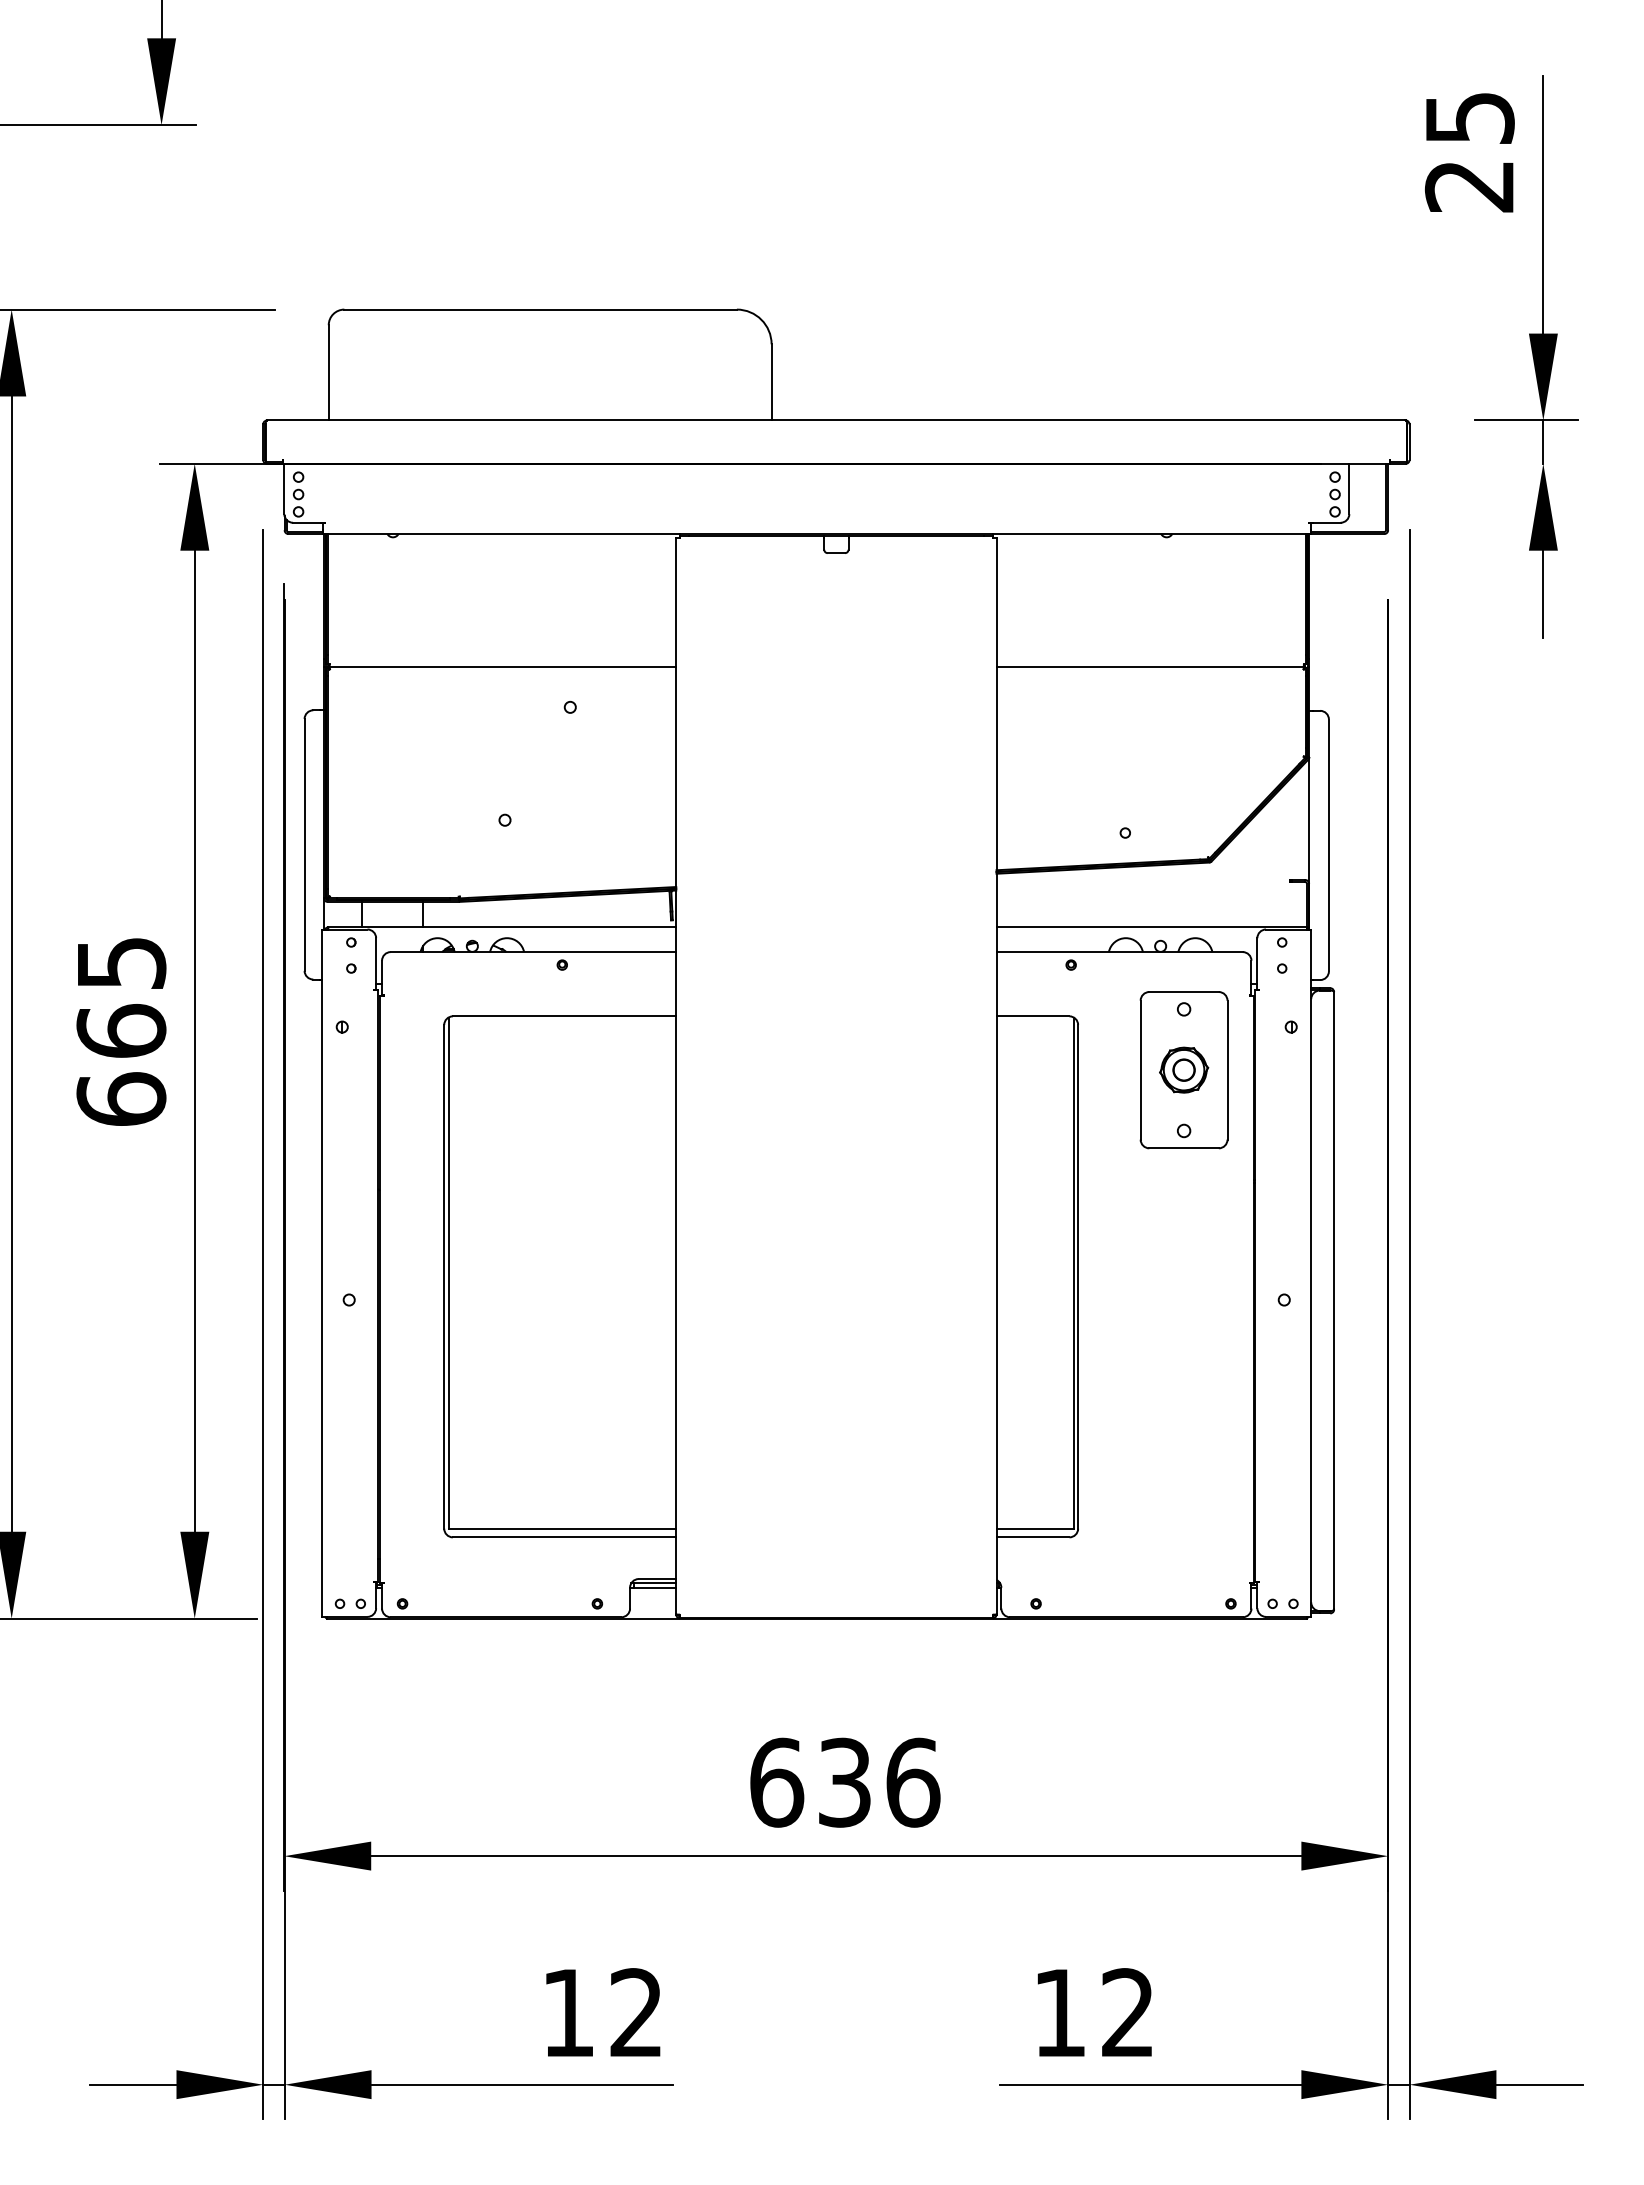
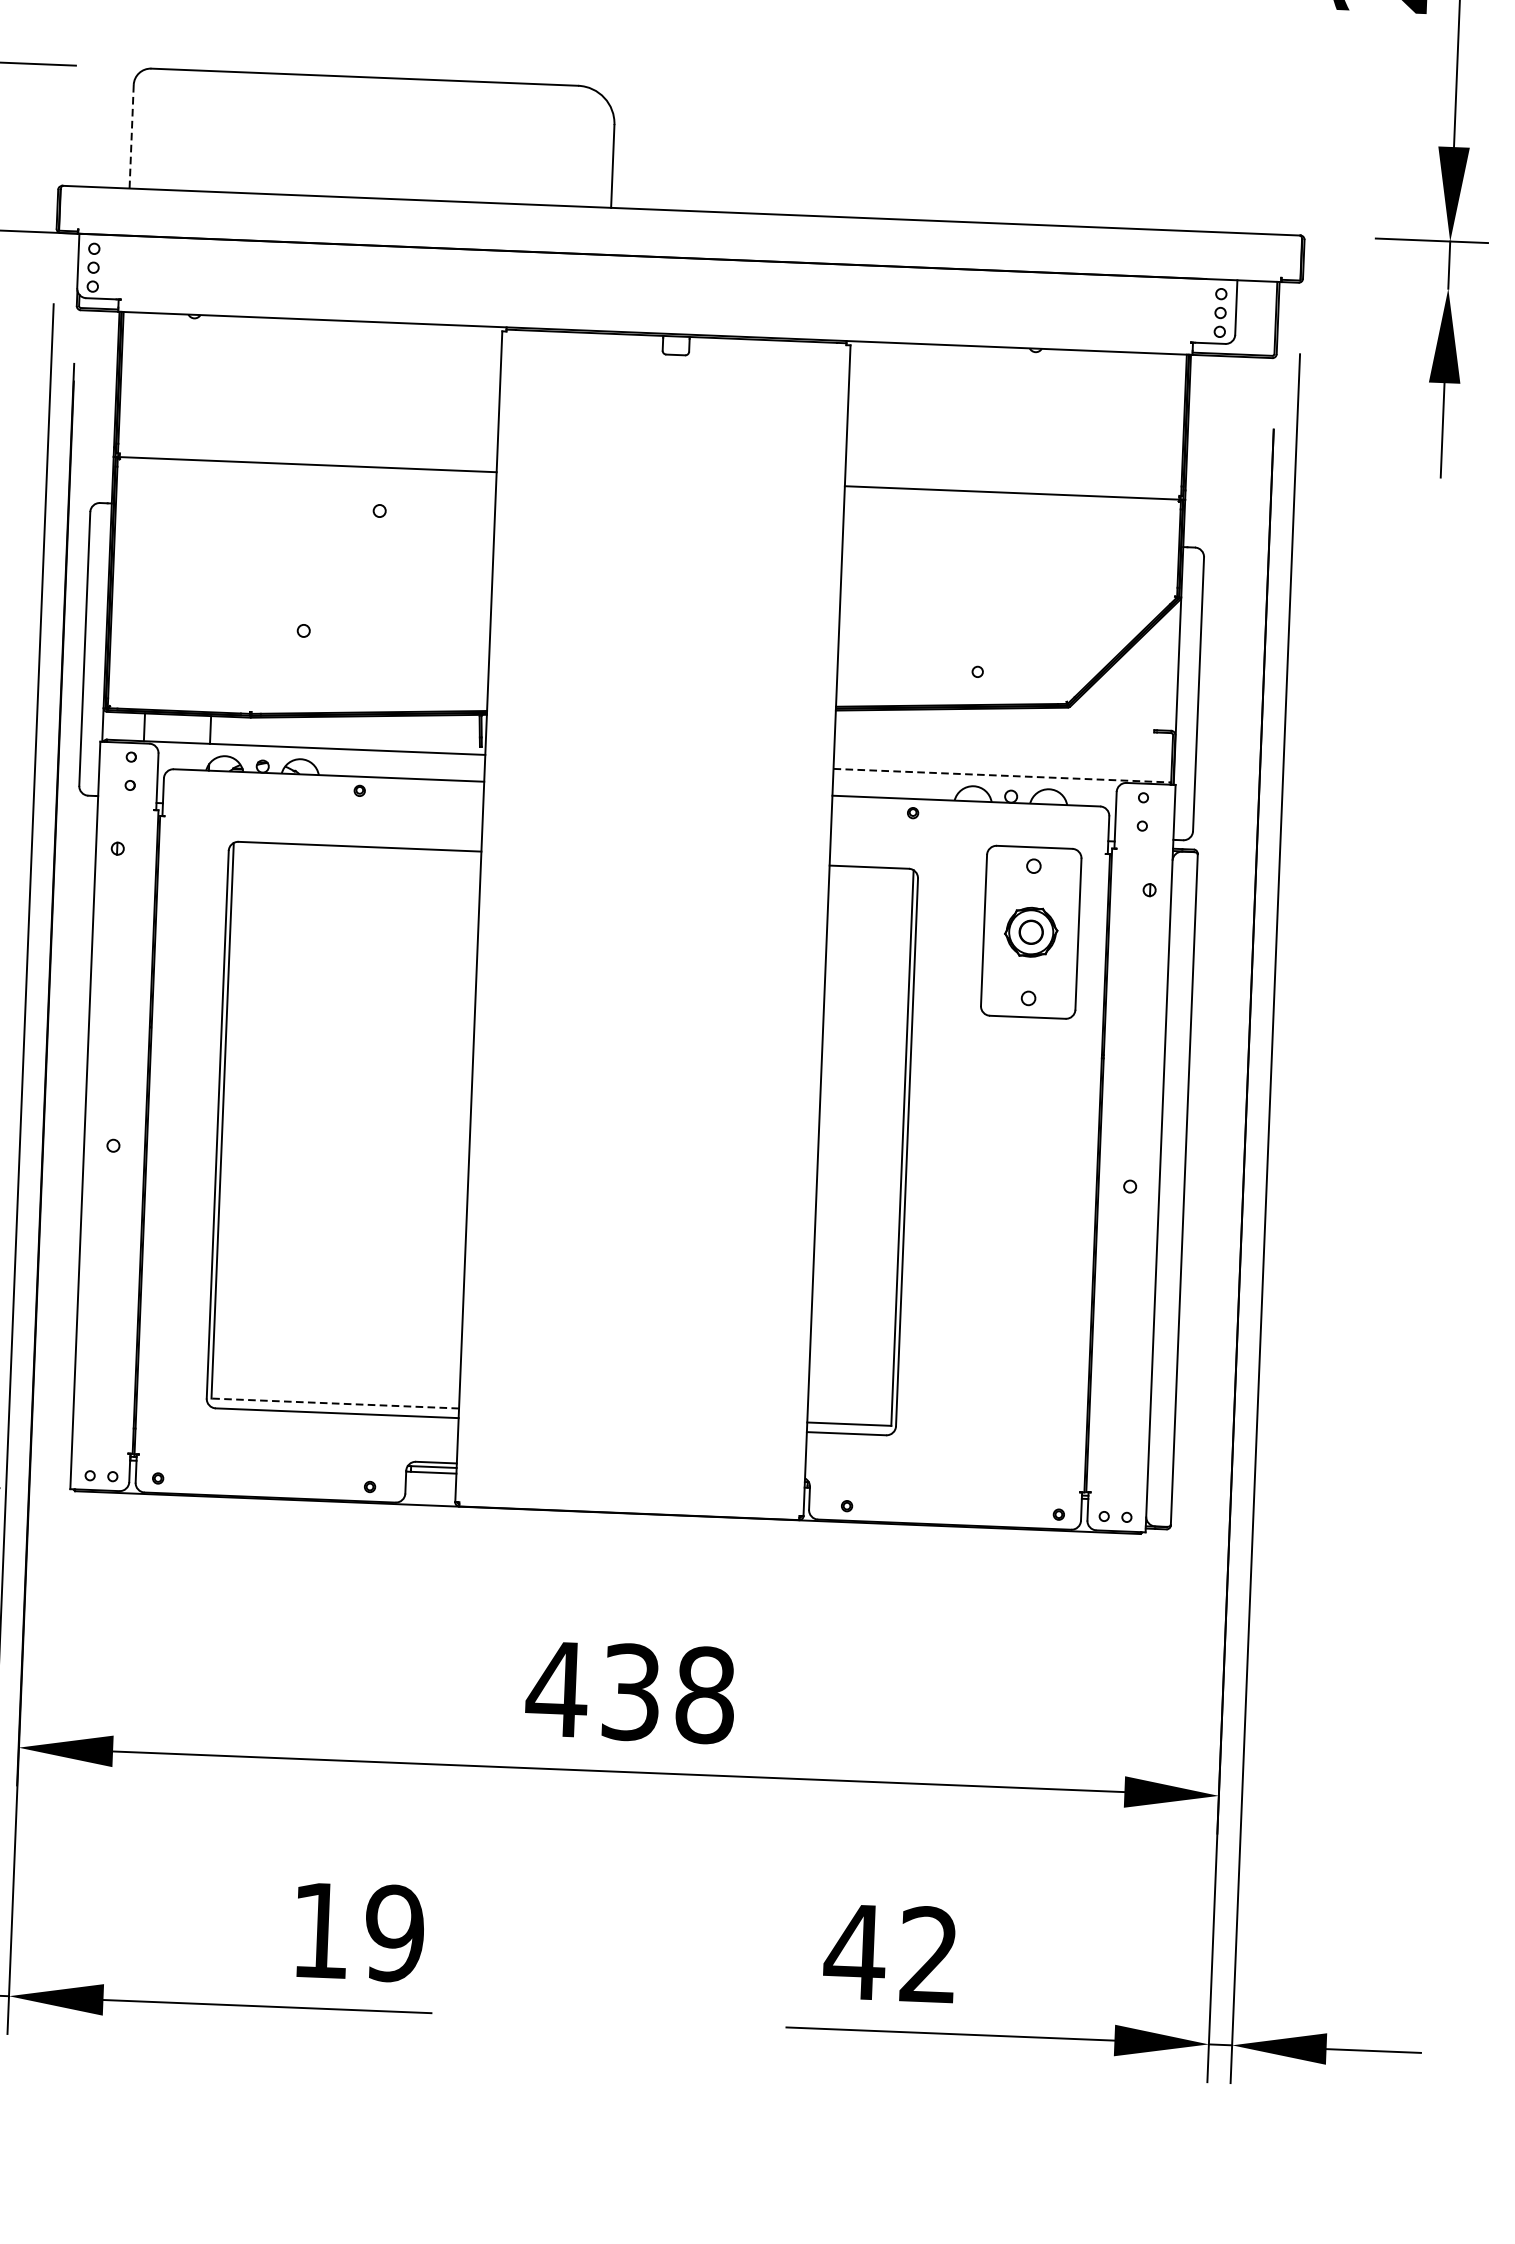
line: (328, 372) -> (131, 136), solid -> dashed
line: (1152, 927) -> (1003, 775), solid -> dashed
line: (562, 1528) -> (335, 1403), solid -> dashed
text: (844, 1782) -> (630, 1692), 636 -> 438
text: (1059, 2012) -> (854, 1951), 12 -> 42
text: (636, 2013) -> (394, 1934), 12 -> 19

